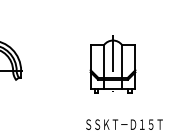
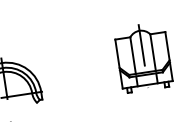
part: (112, 64) -> (143, 57), moved

